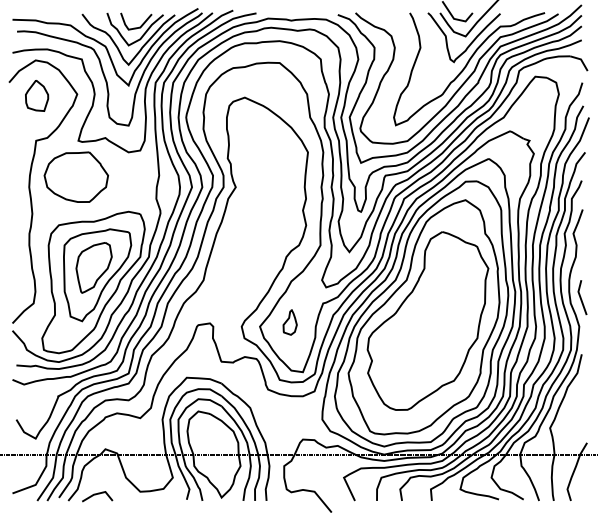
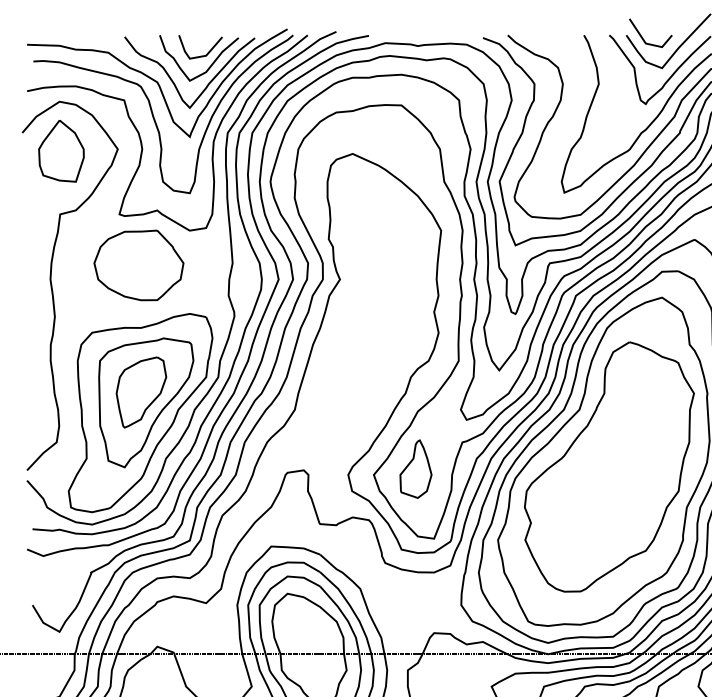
part: (36, 95) -> (60, 150), size x1.43
part: (75, 176) -> (137, 264), moved
part: (290, 322) -> (416, 469), size x1.67

